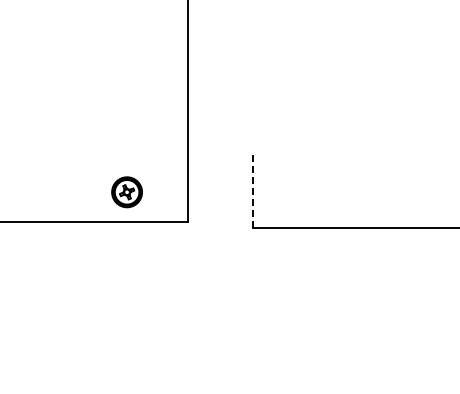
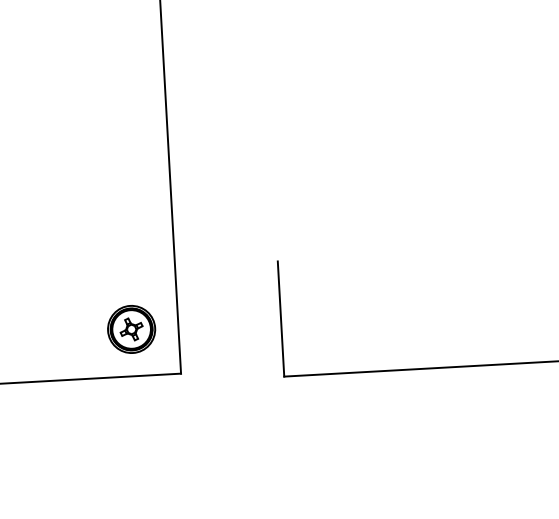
line: (253, 190) -> (281, 318), dashed -> solid
part: (126, 192) -> (130, 329), moved

